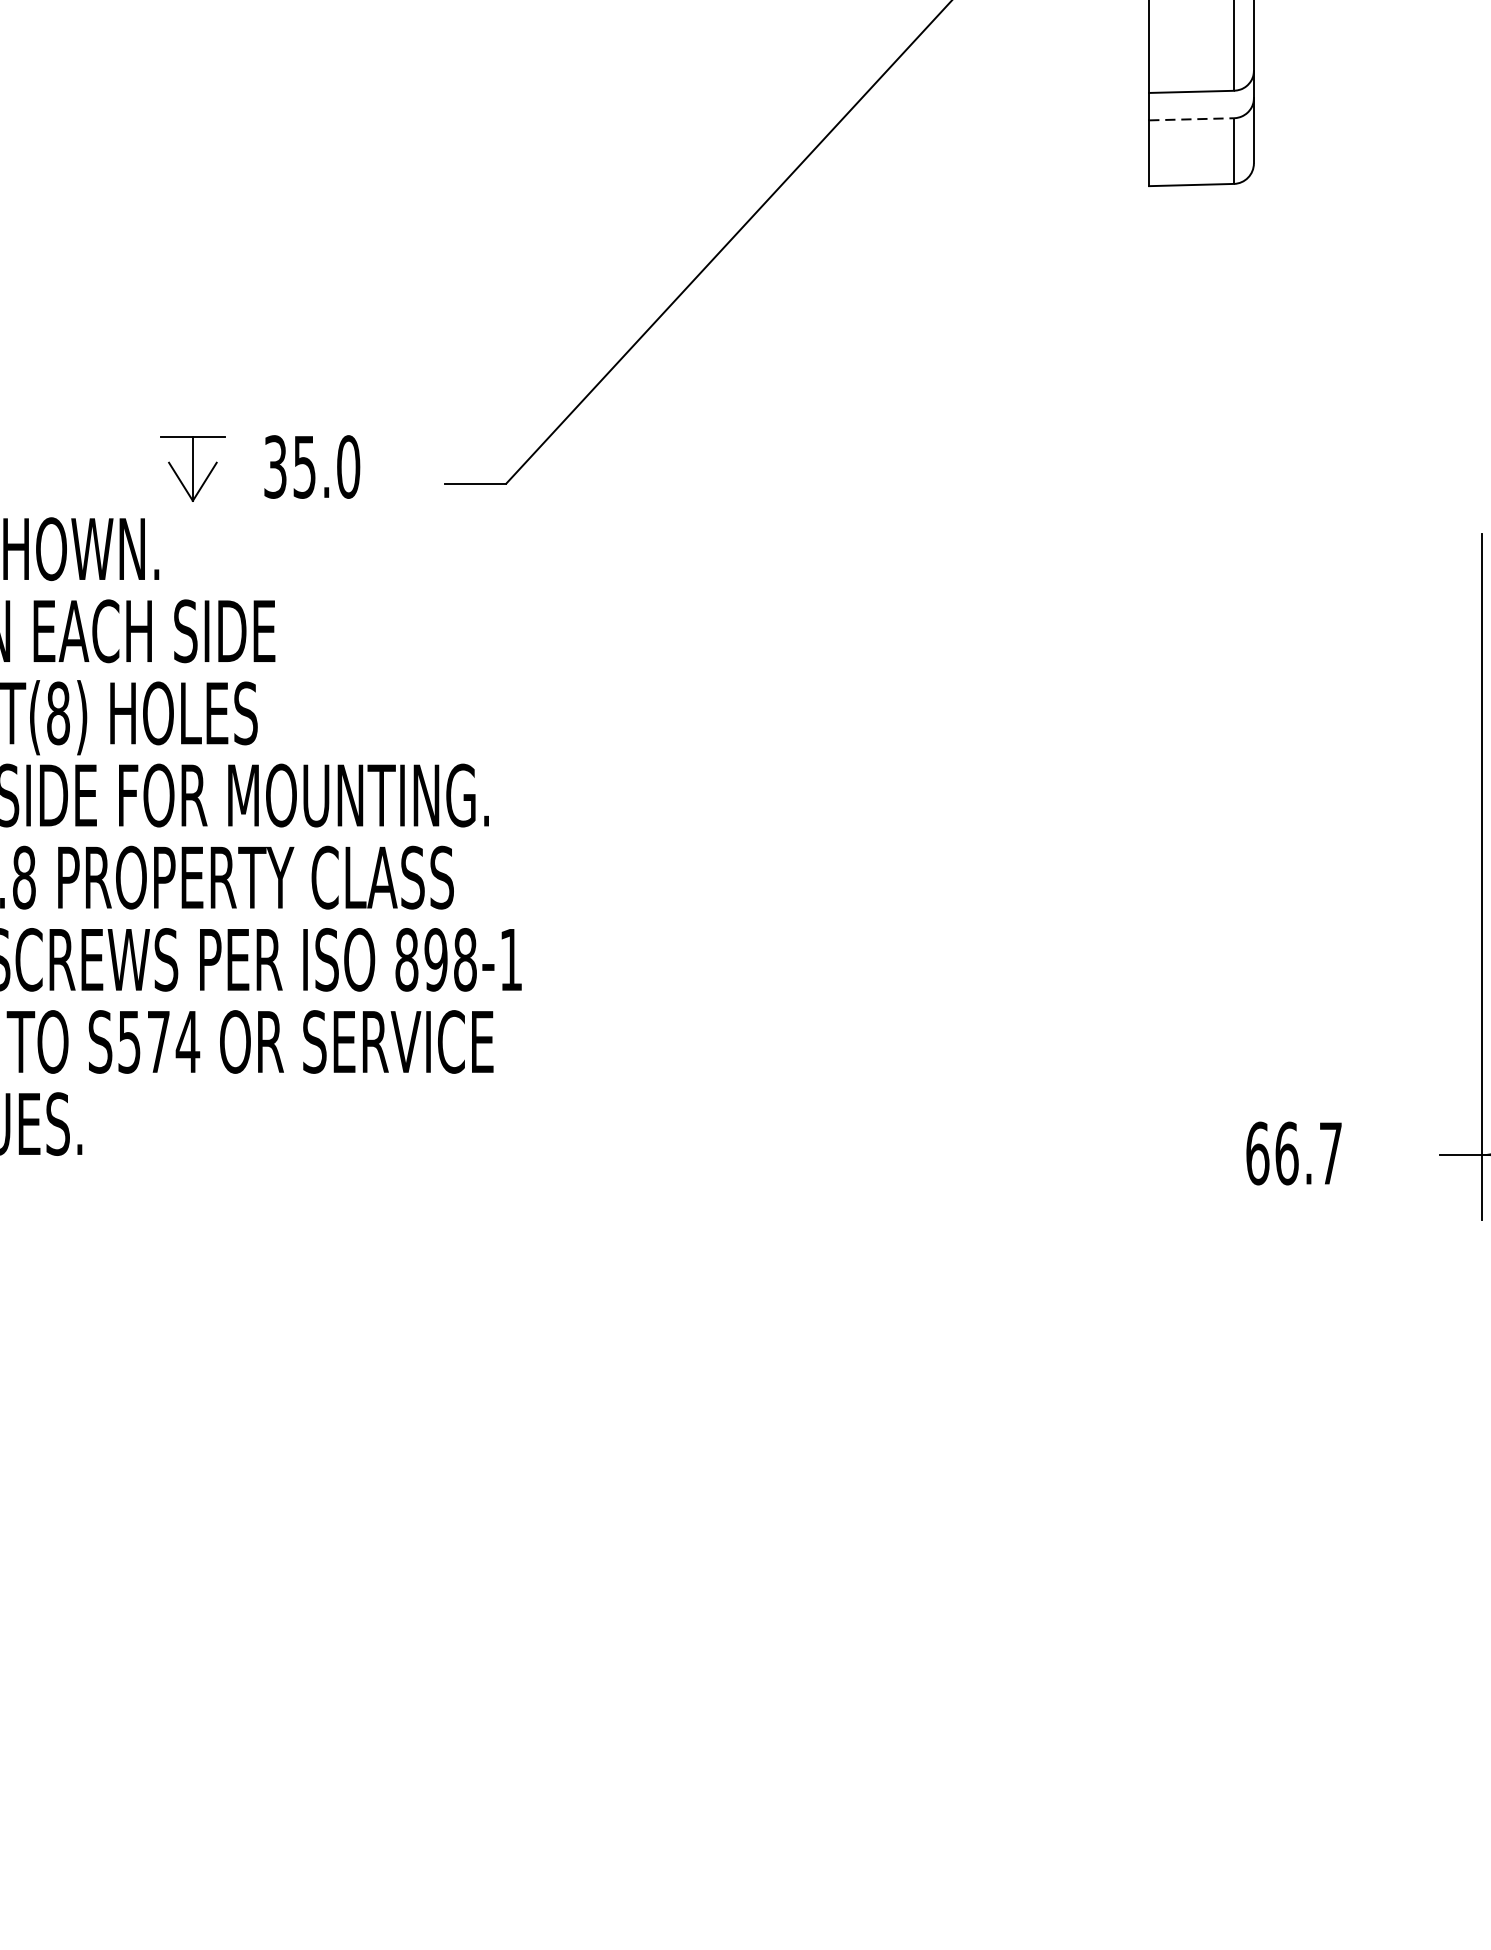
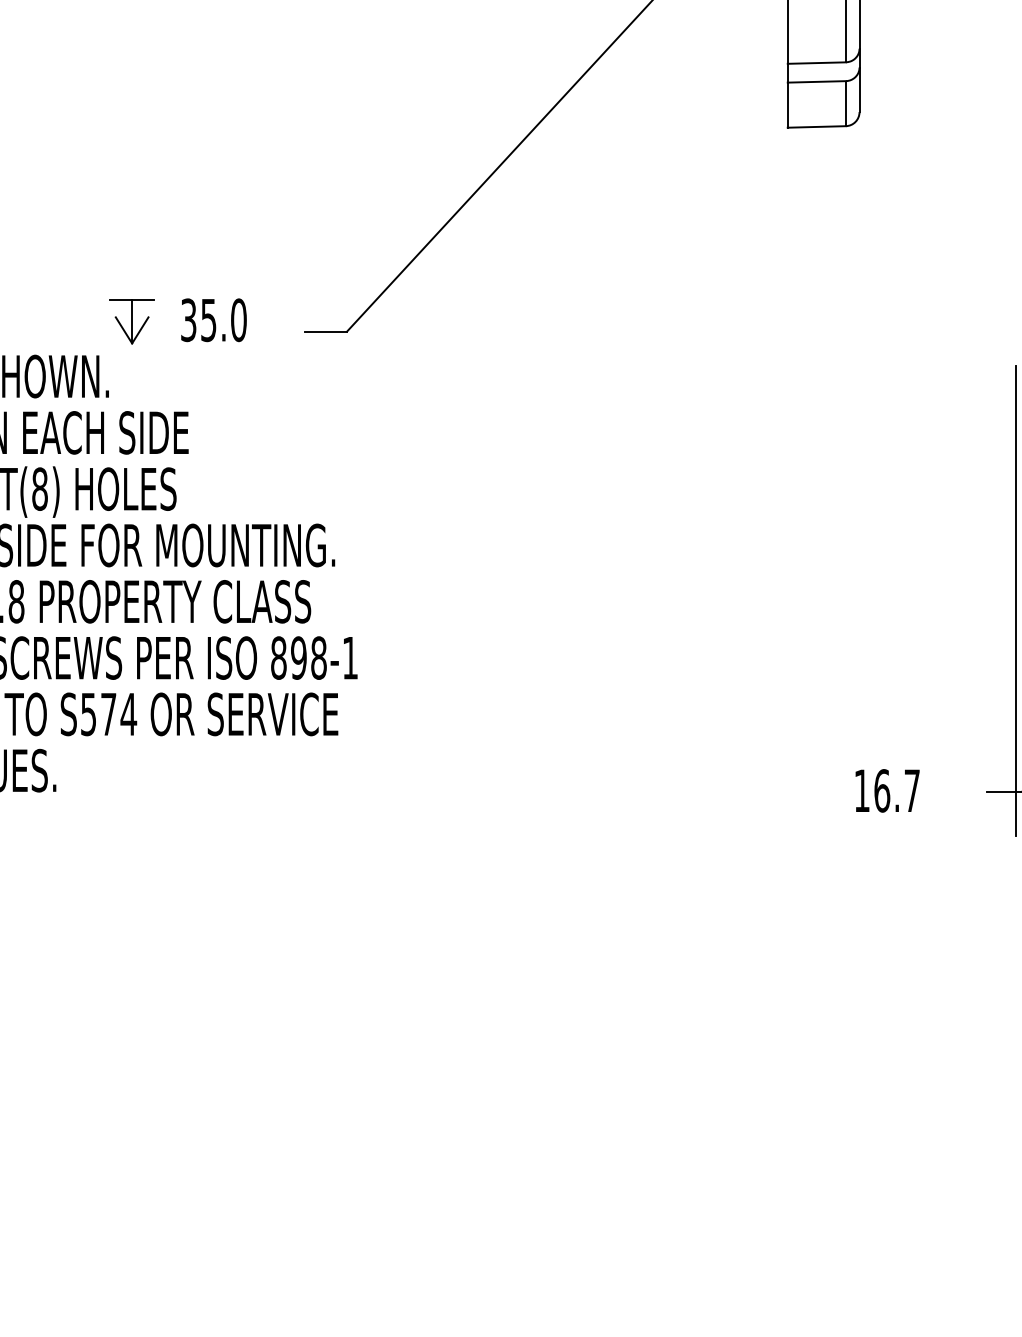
line: (1192, 118) -> (817, 81), dashed -> solid
text: (1258, 1152) -> (862, 790), 66.7 -> 16.7

